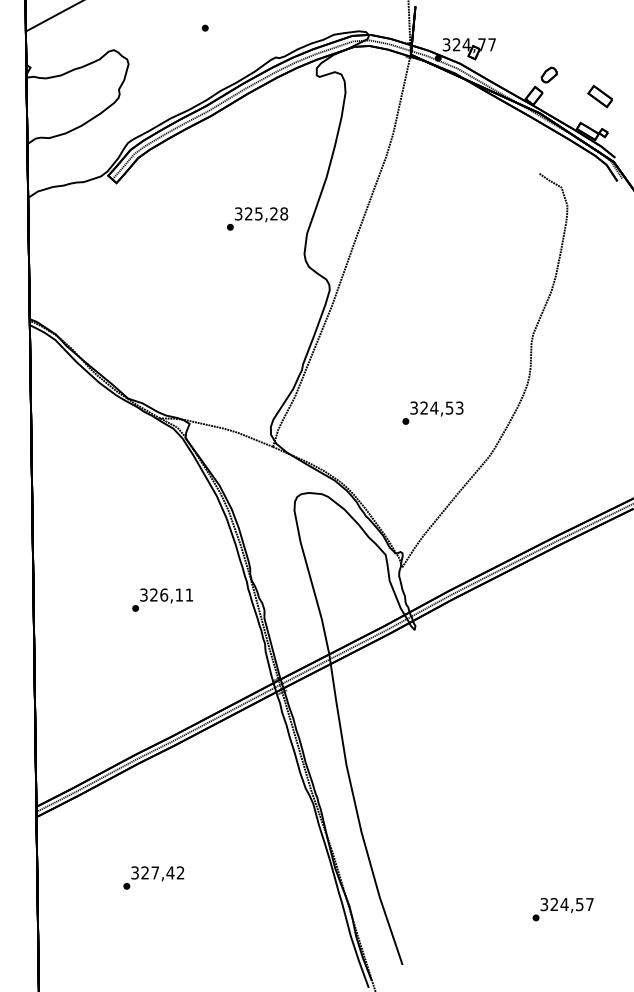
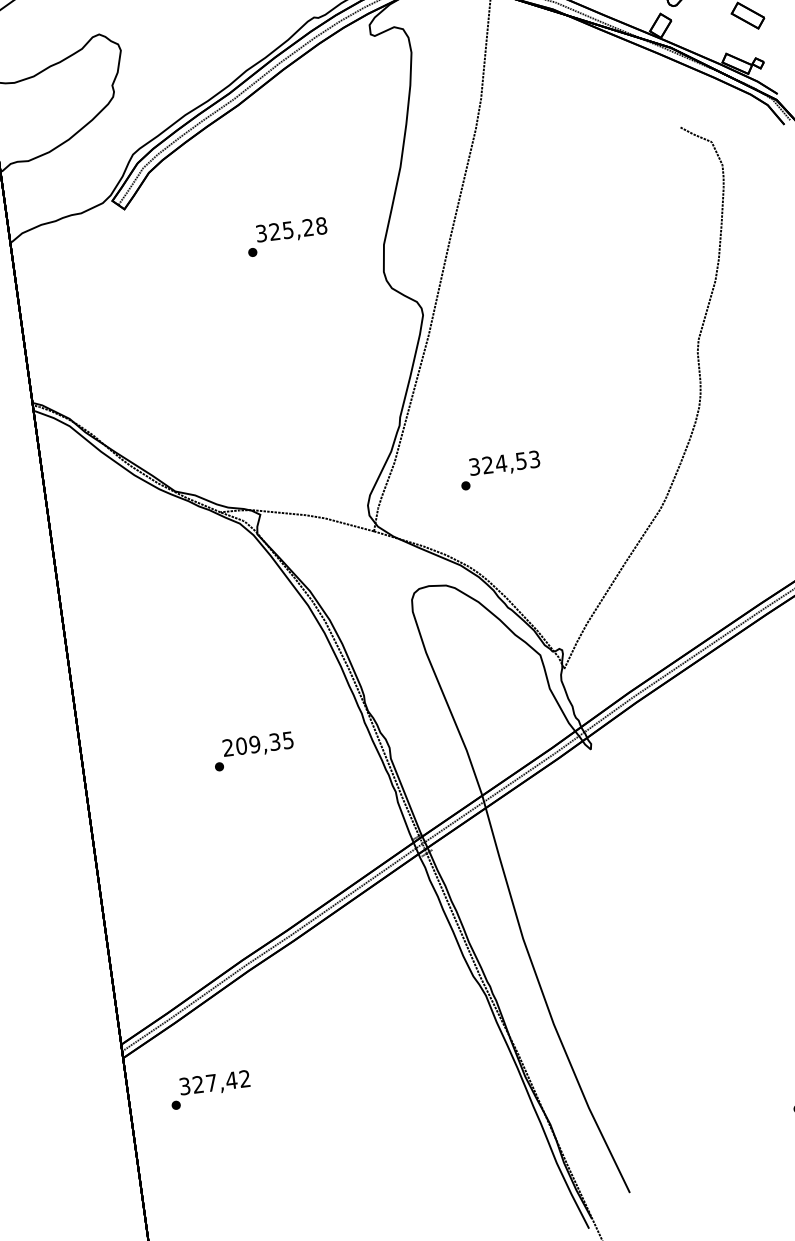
text: (257, 218) -> (287, 236), moved
text: (432, 412) -> (499, 469), moved
text: (166, 594) -> (257, 743), 326,11 -> 209,35
text: (153, 877) -> (209, 1089), moved

